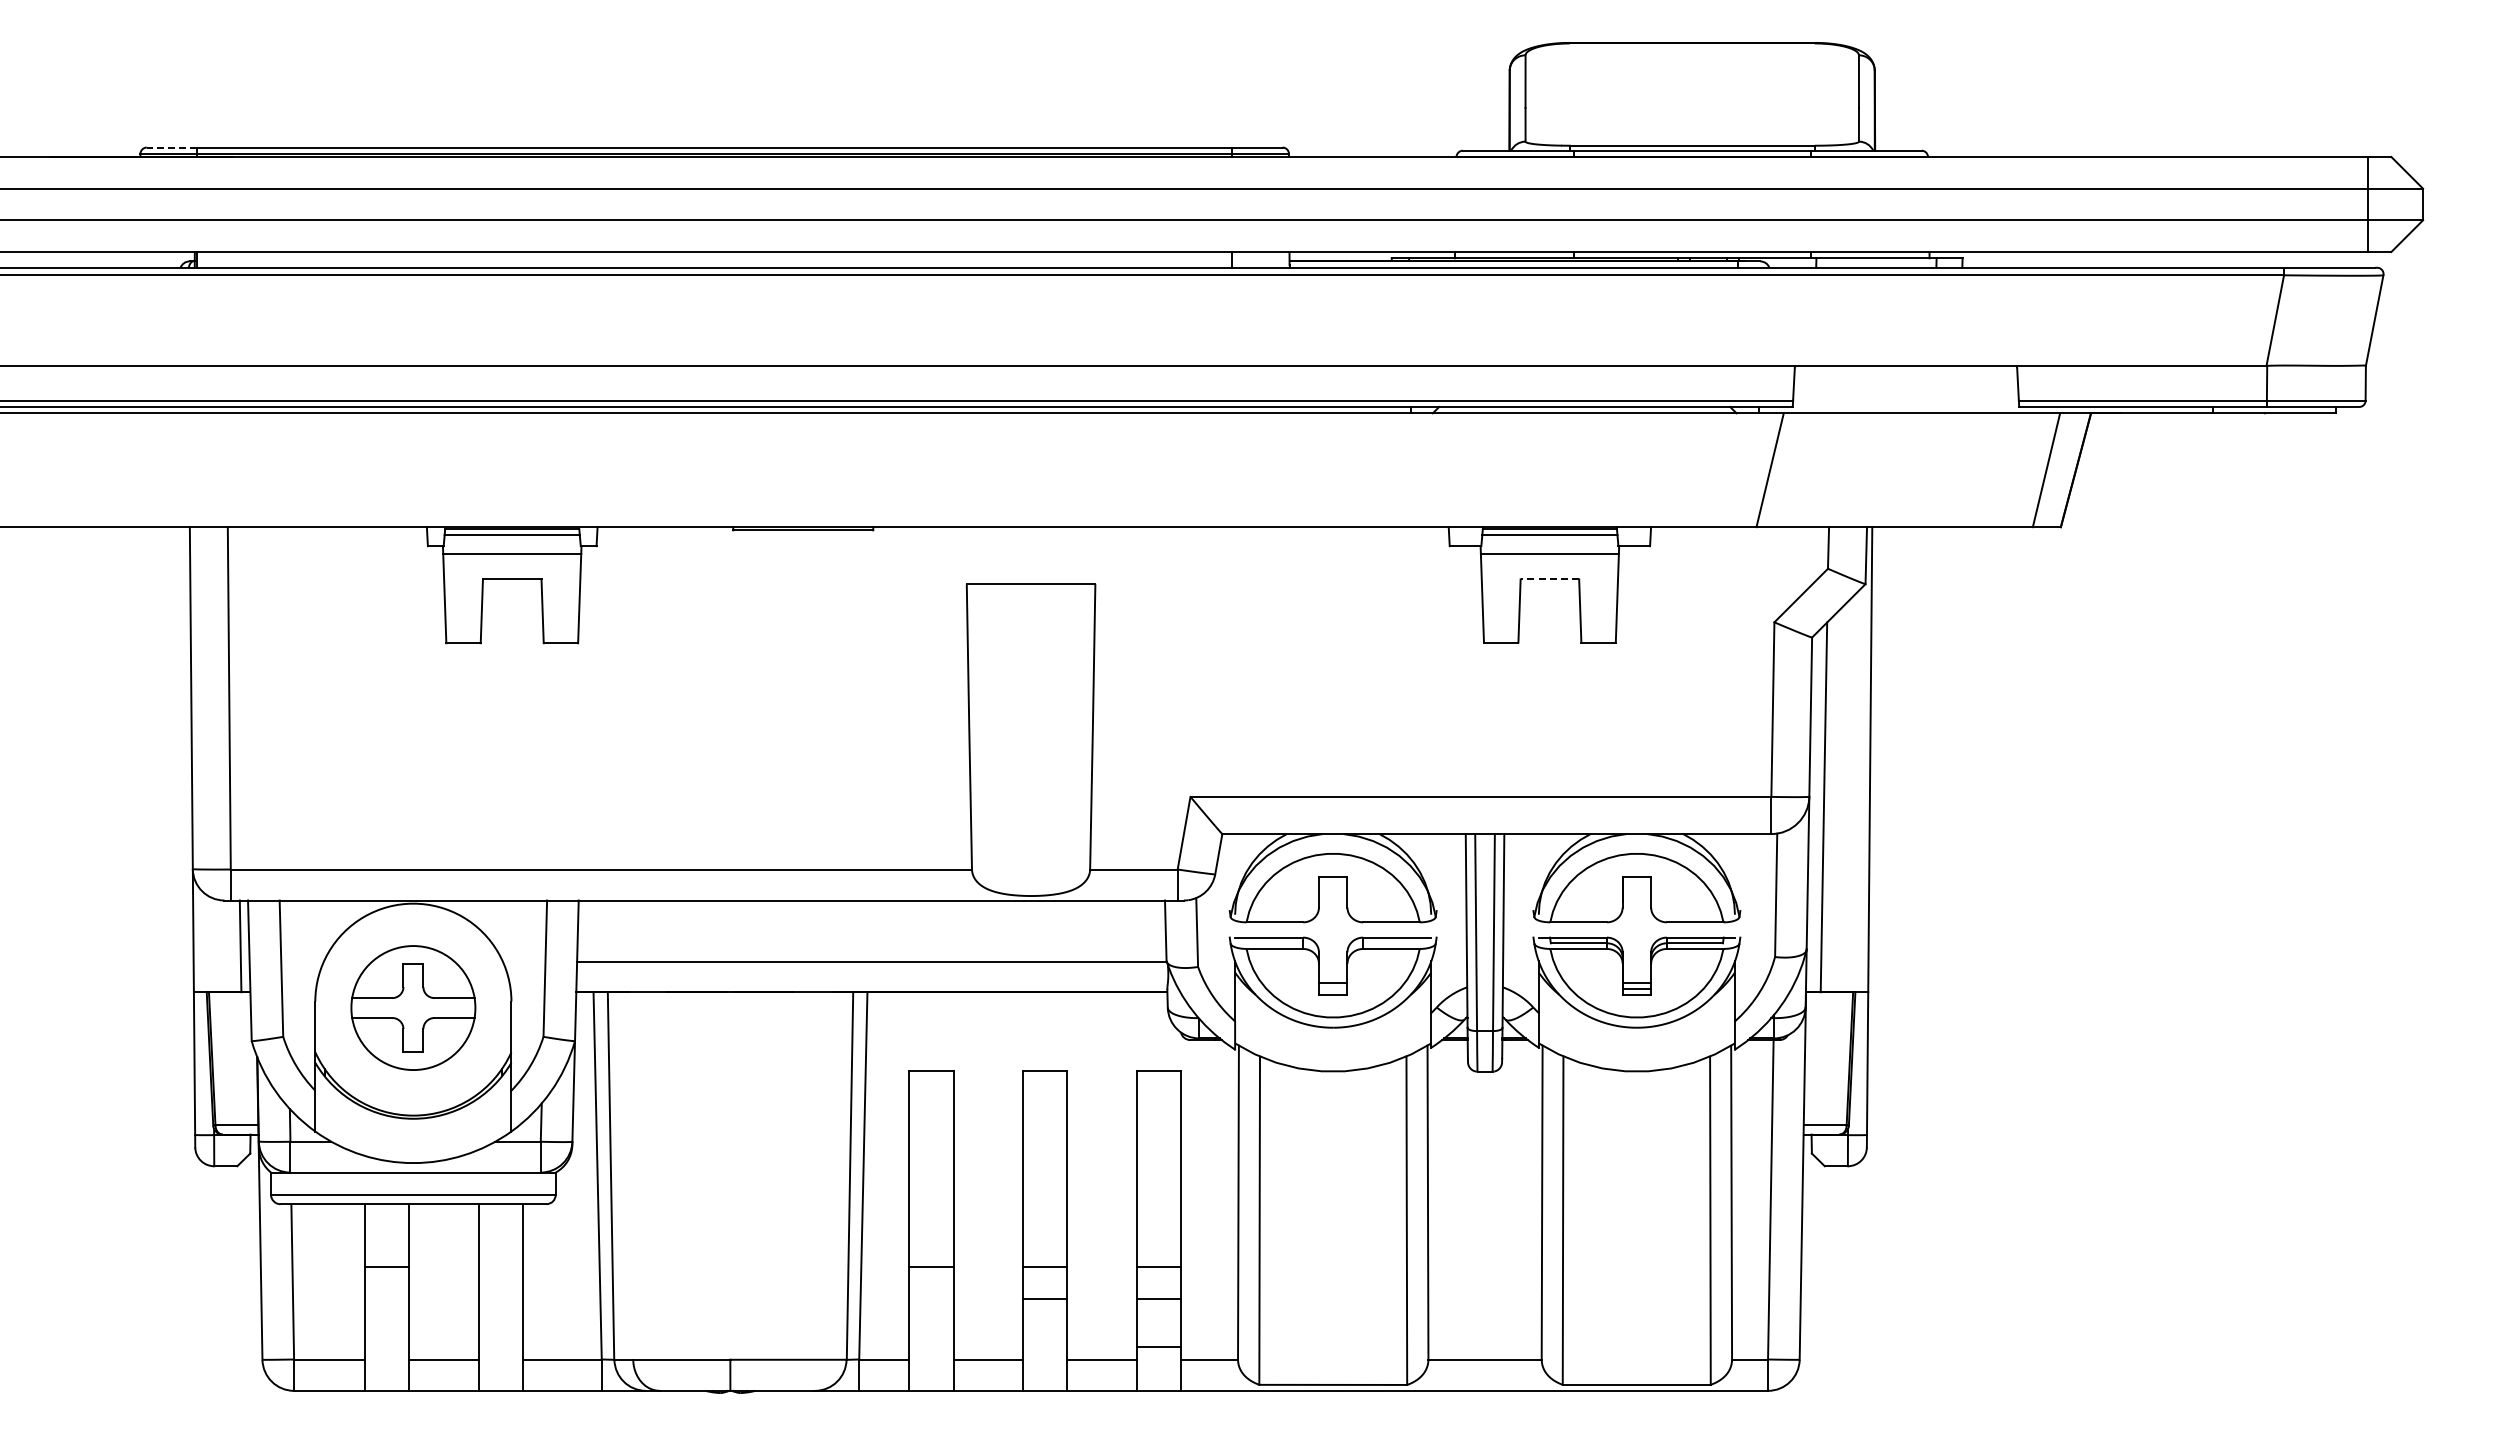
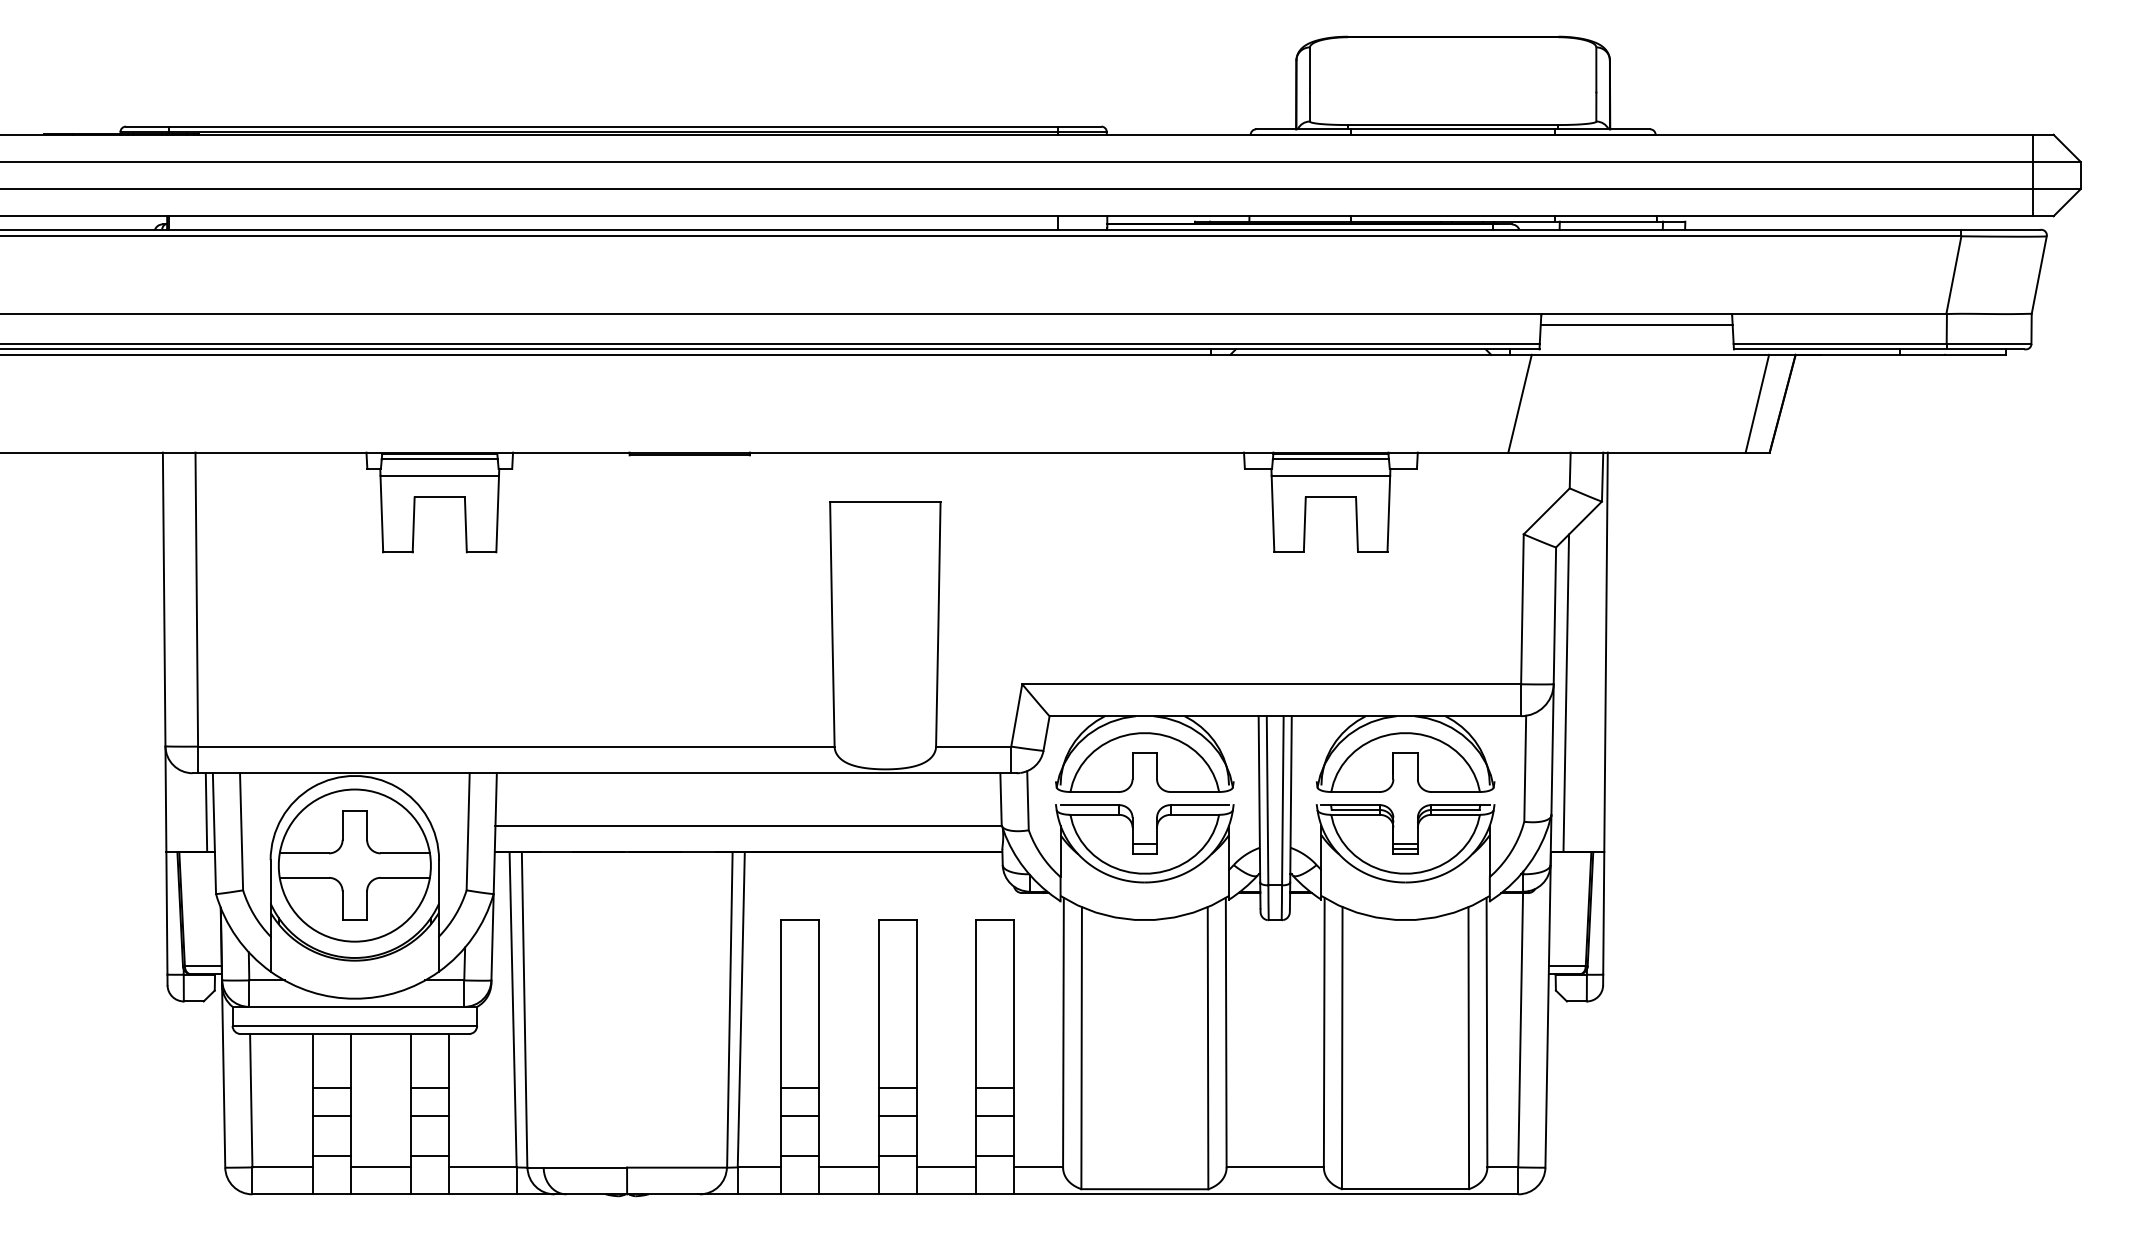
line: (171, 147) -> (147, 126), dashed -> solid
line: (1905, 378) -> (1636, 324), added
line: (1549, 579) -> (1330, 497), dashed -> solid
part: (413, 1007) -> (354, 865), size x1.43
line: (501, 1267) -> (430, 1088), added
line: (387, 1299) -> (332, 1115), added
line: (501, 1299) -> (430, 1115), added
line: (931, 1299) -> (799, 1115), added
line: (387, 1346) -> (332, 1156), added
line: (501, 1346) -> (430, 1156), added
line: (931, 1346) -> (799, 1156), added
line: (1045, 1346) -> (897, 1156), added

